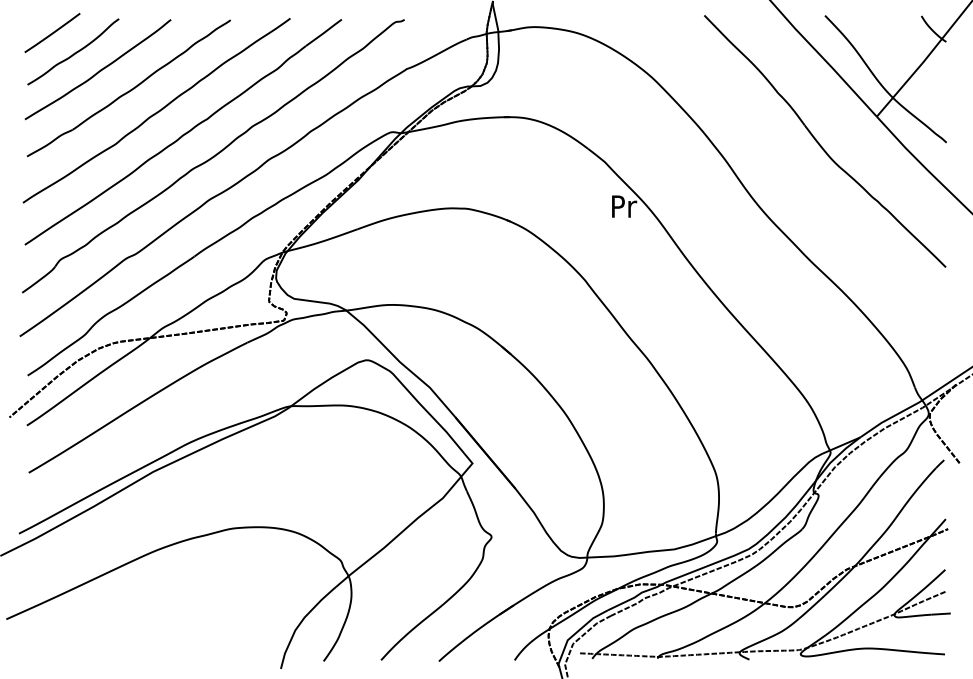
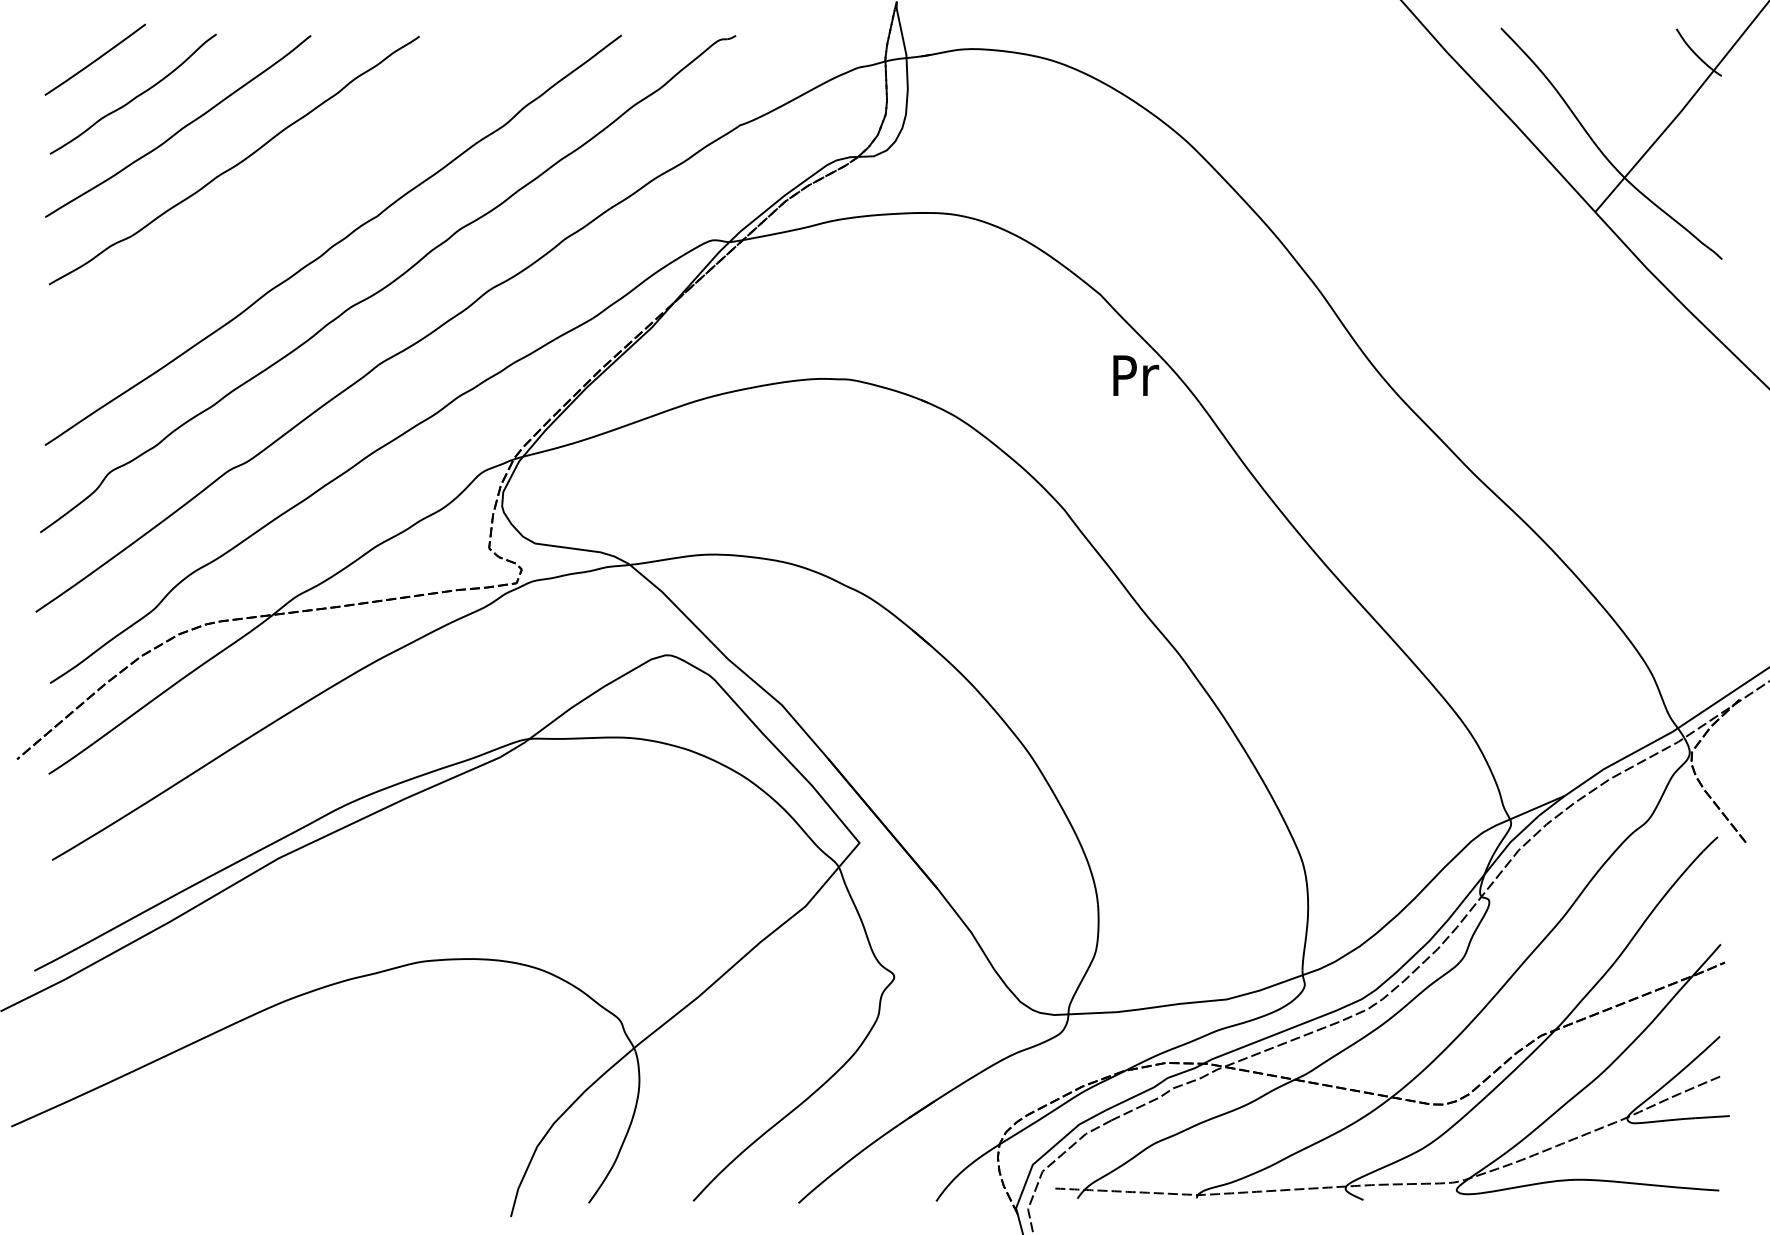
curve: (157, 111) -> (286, 202), removed
part: (825, 141) -> (1501, 257), removed

